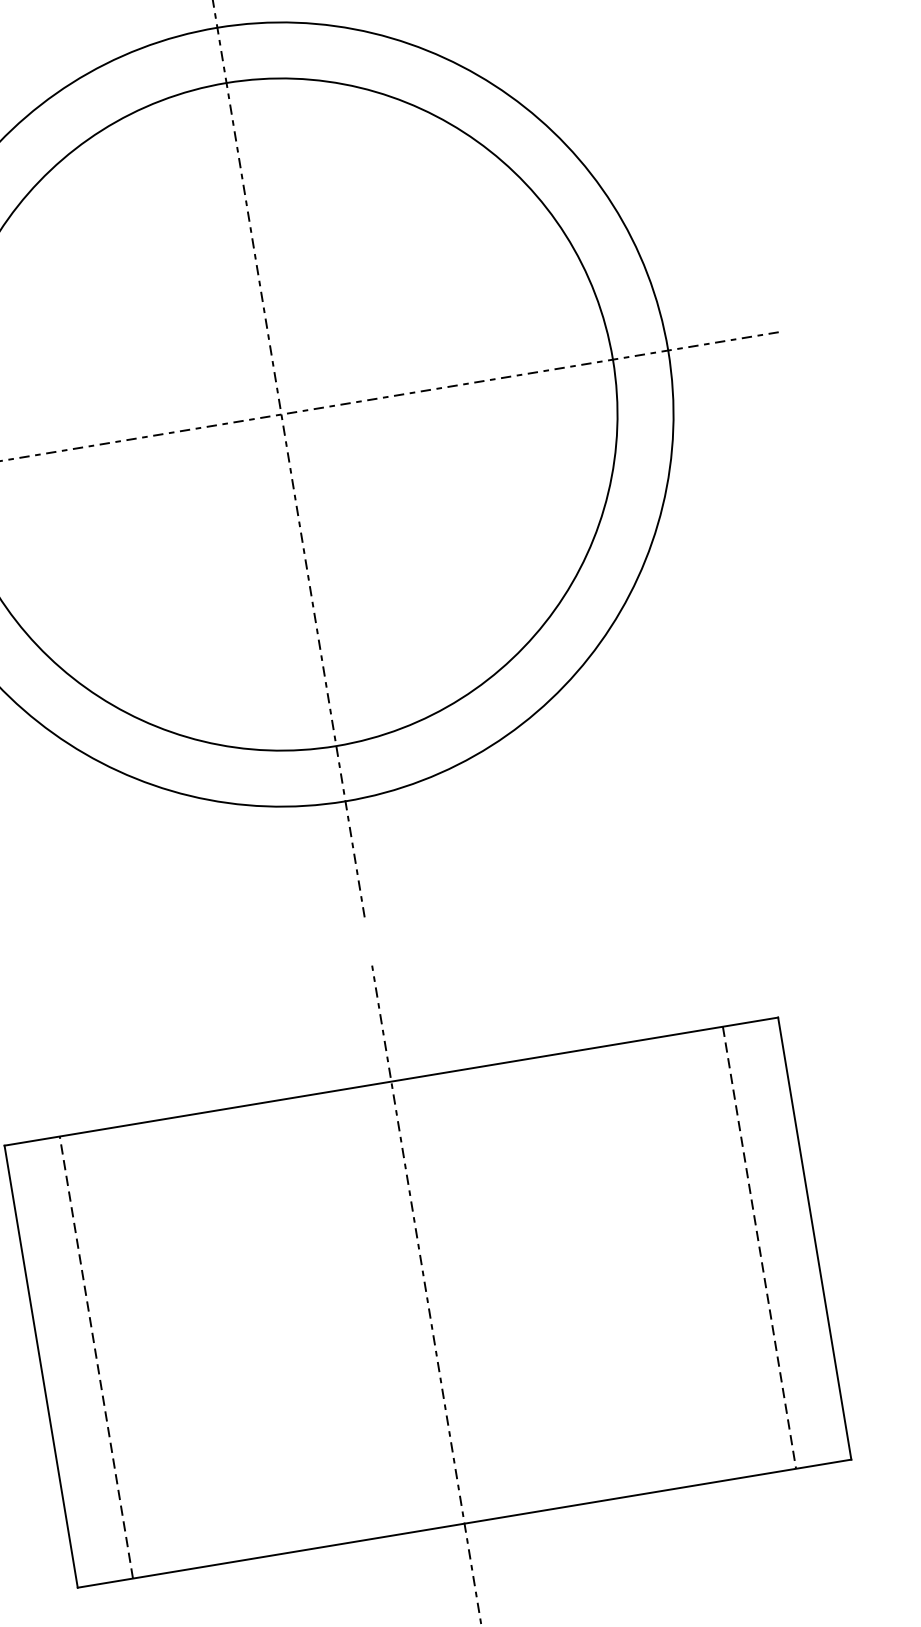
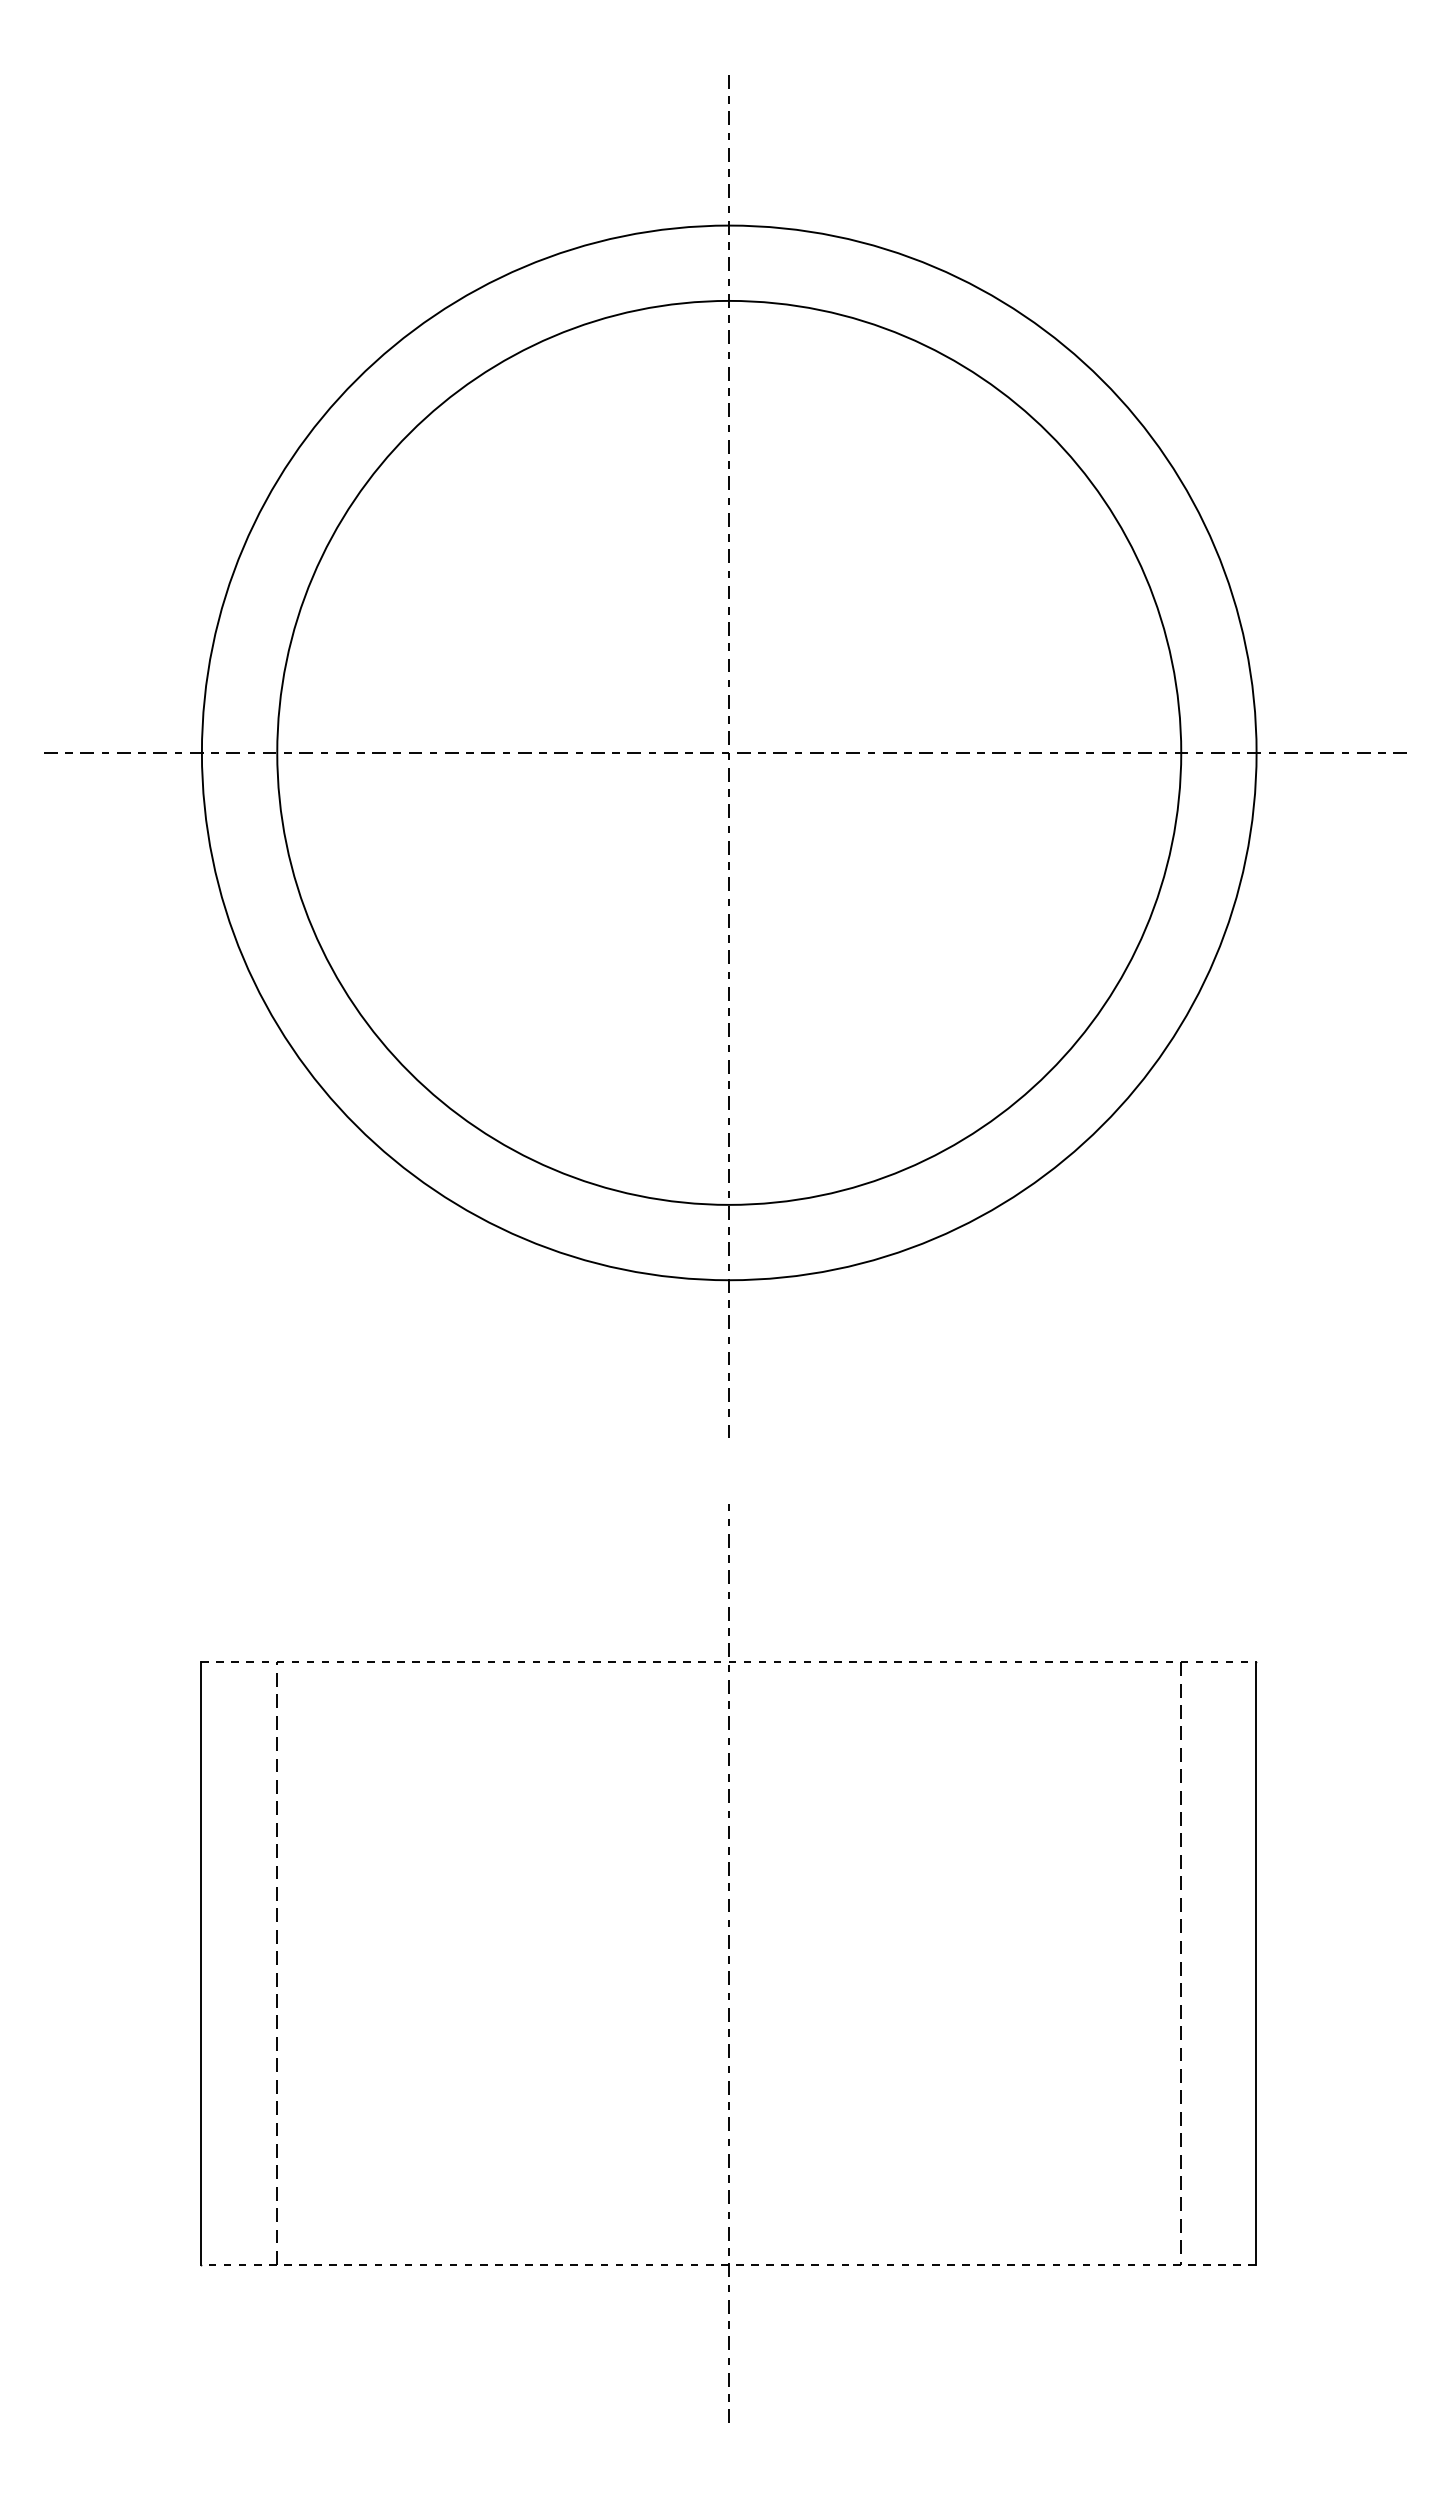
line: (392, 1081) -> (729, 1662), solid -> dashed
line: (464, 1523) -> (728, 2264), solid -> dashed

